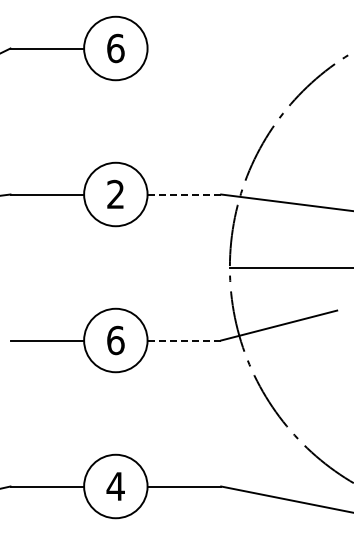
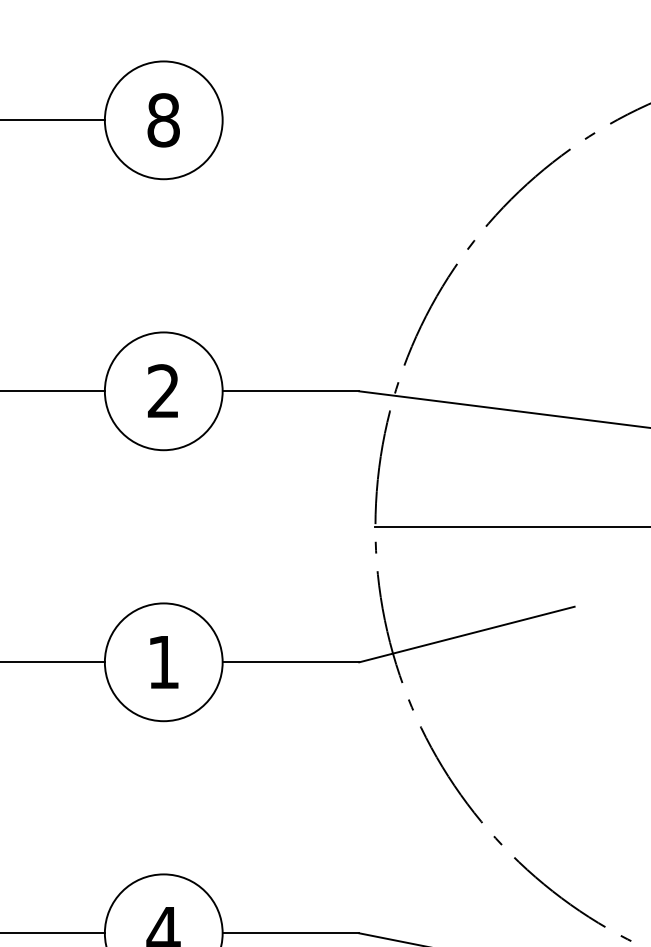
text: (115, 48) -> (163, 120), 6 -> 8
line: (184, 194) -> (291, 391), dashed -> solid
text: (115, 340) -> (163, 662), 6 -> 1
line: (184, 340) -> (291, 662), dashed -> solid

